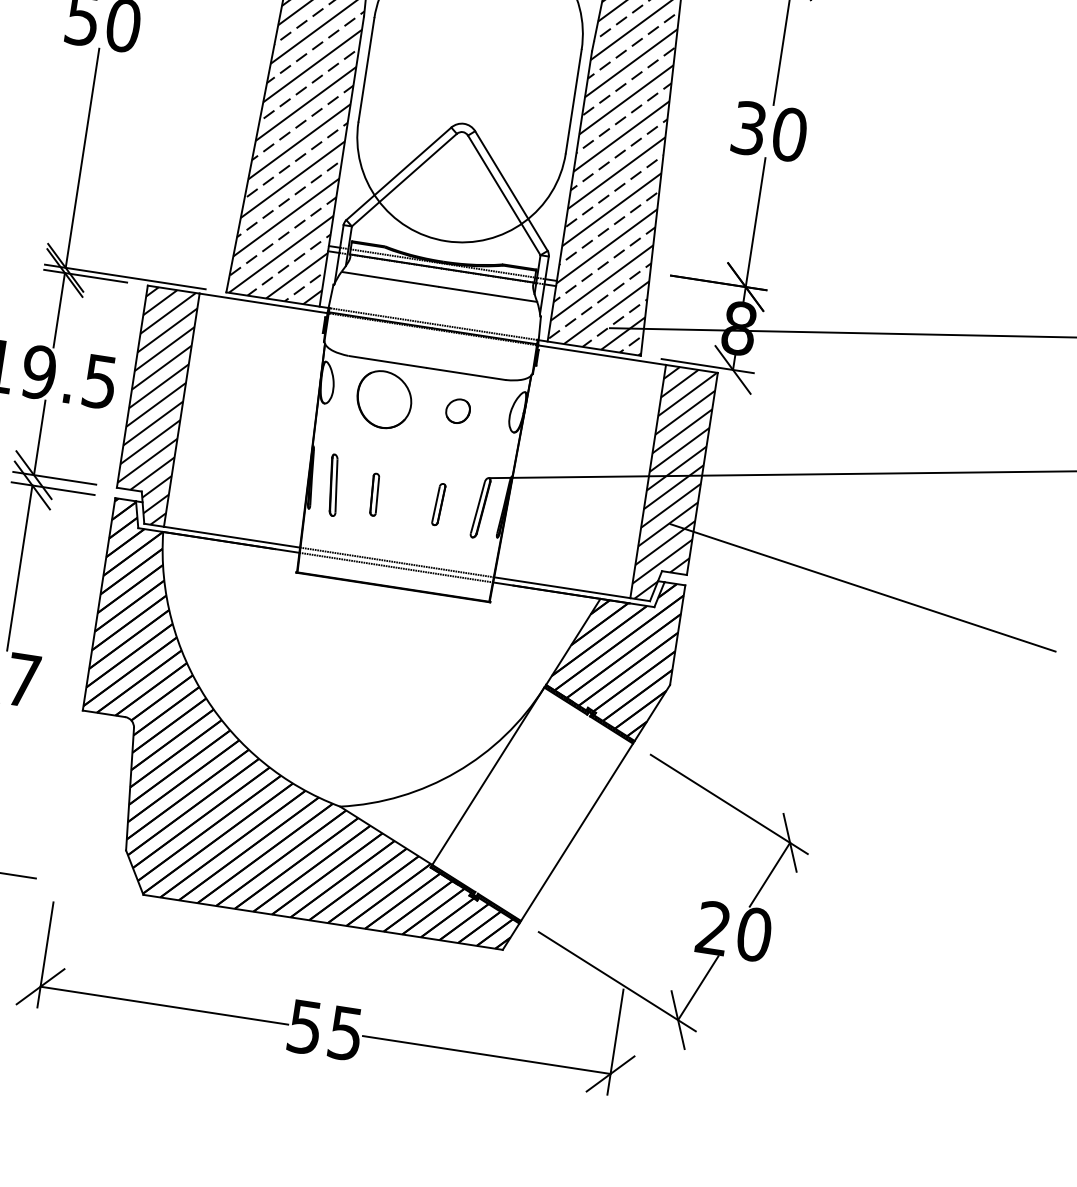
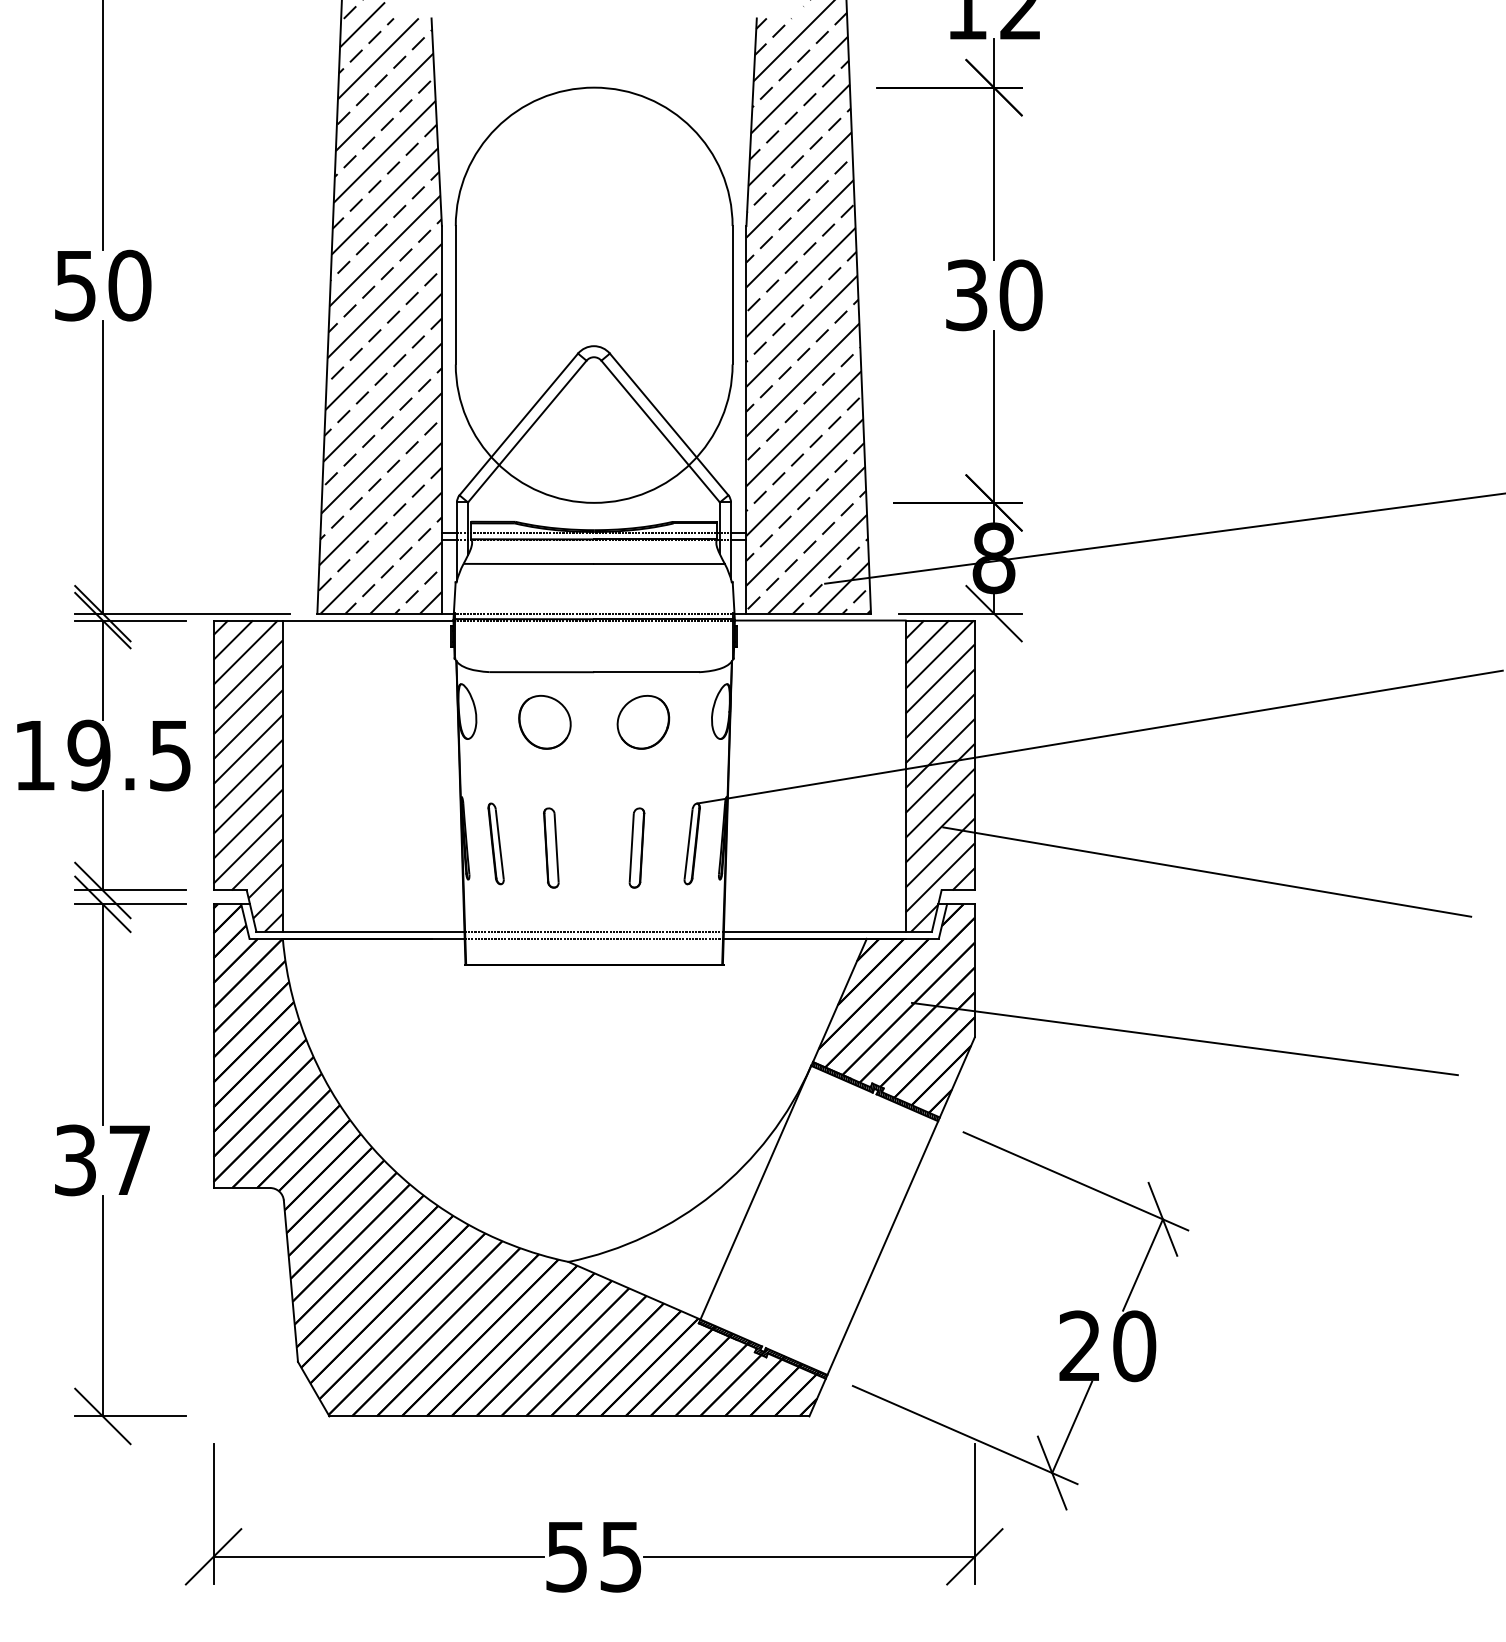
part: (383, 399) -> (544, 722), size x0.71
part: (458, 411) -> (643, 722), size x1.67
part: (374, 494) -> (551, 847), size x1.43
part: (438, 504) -> (636, 847), size x1.43
line: (826, 709) -> (1184, 1038), added

